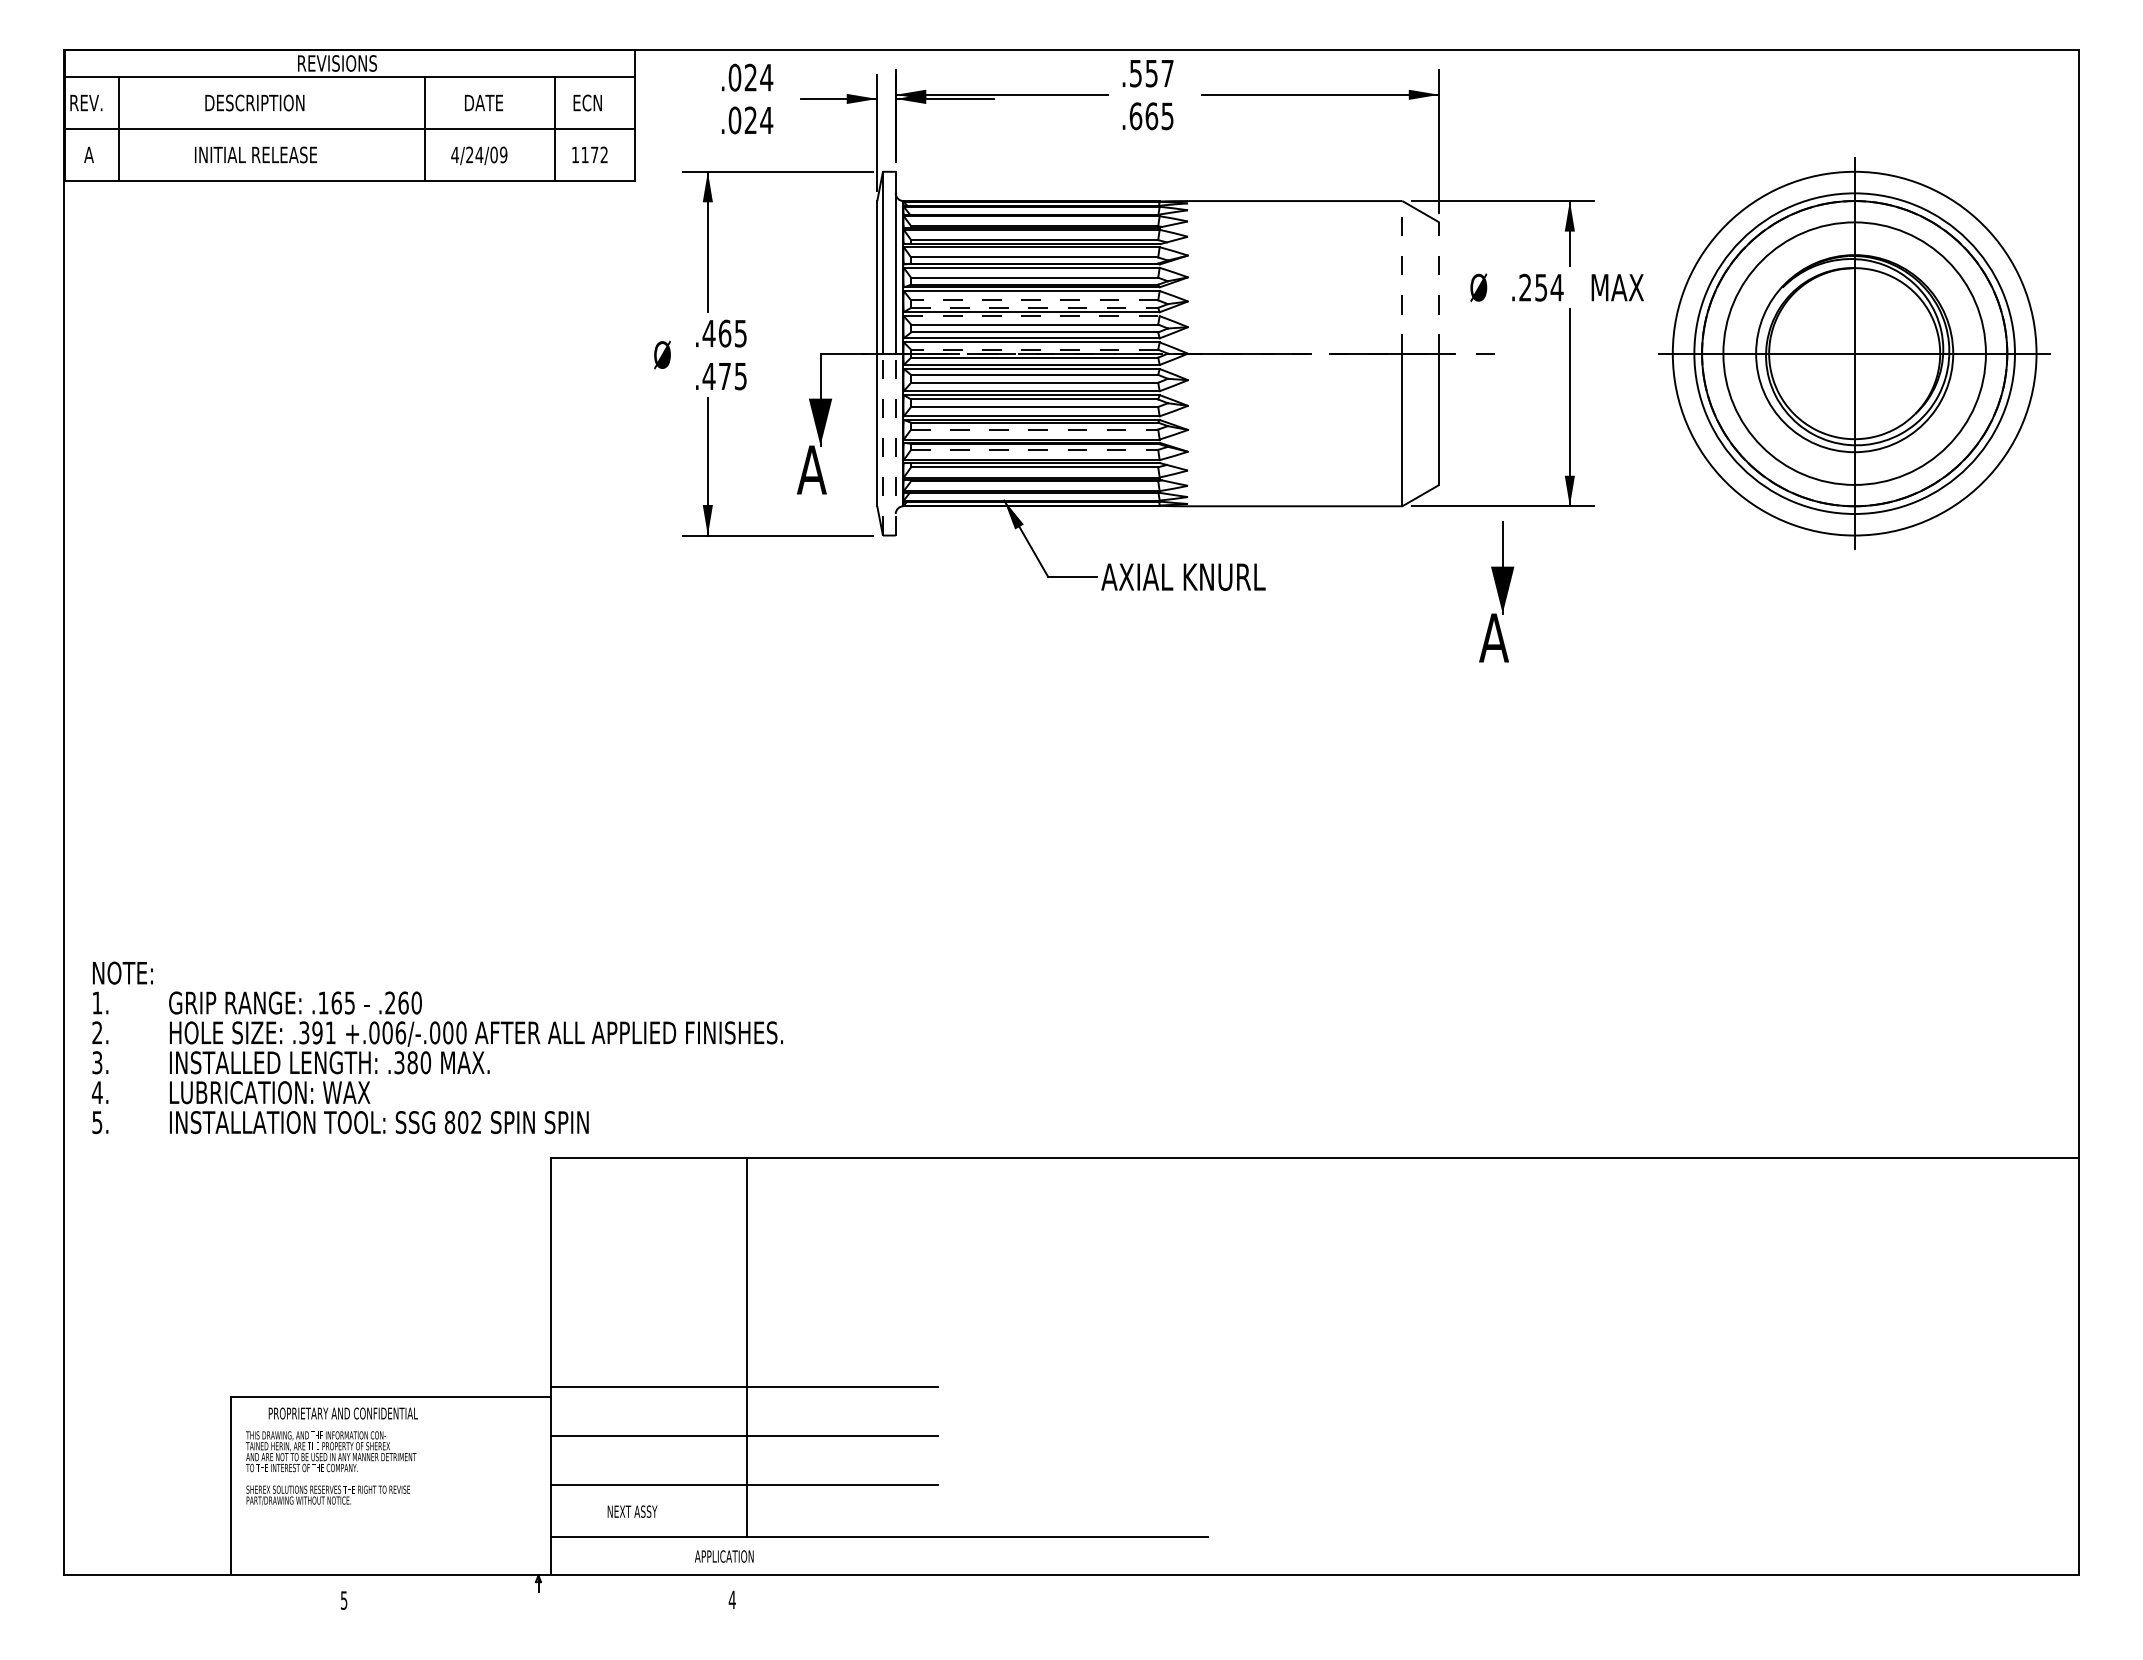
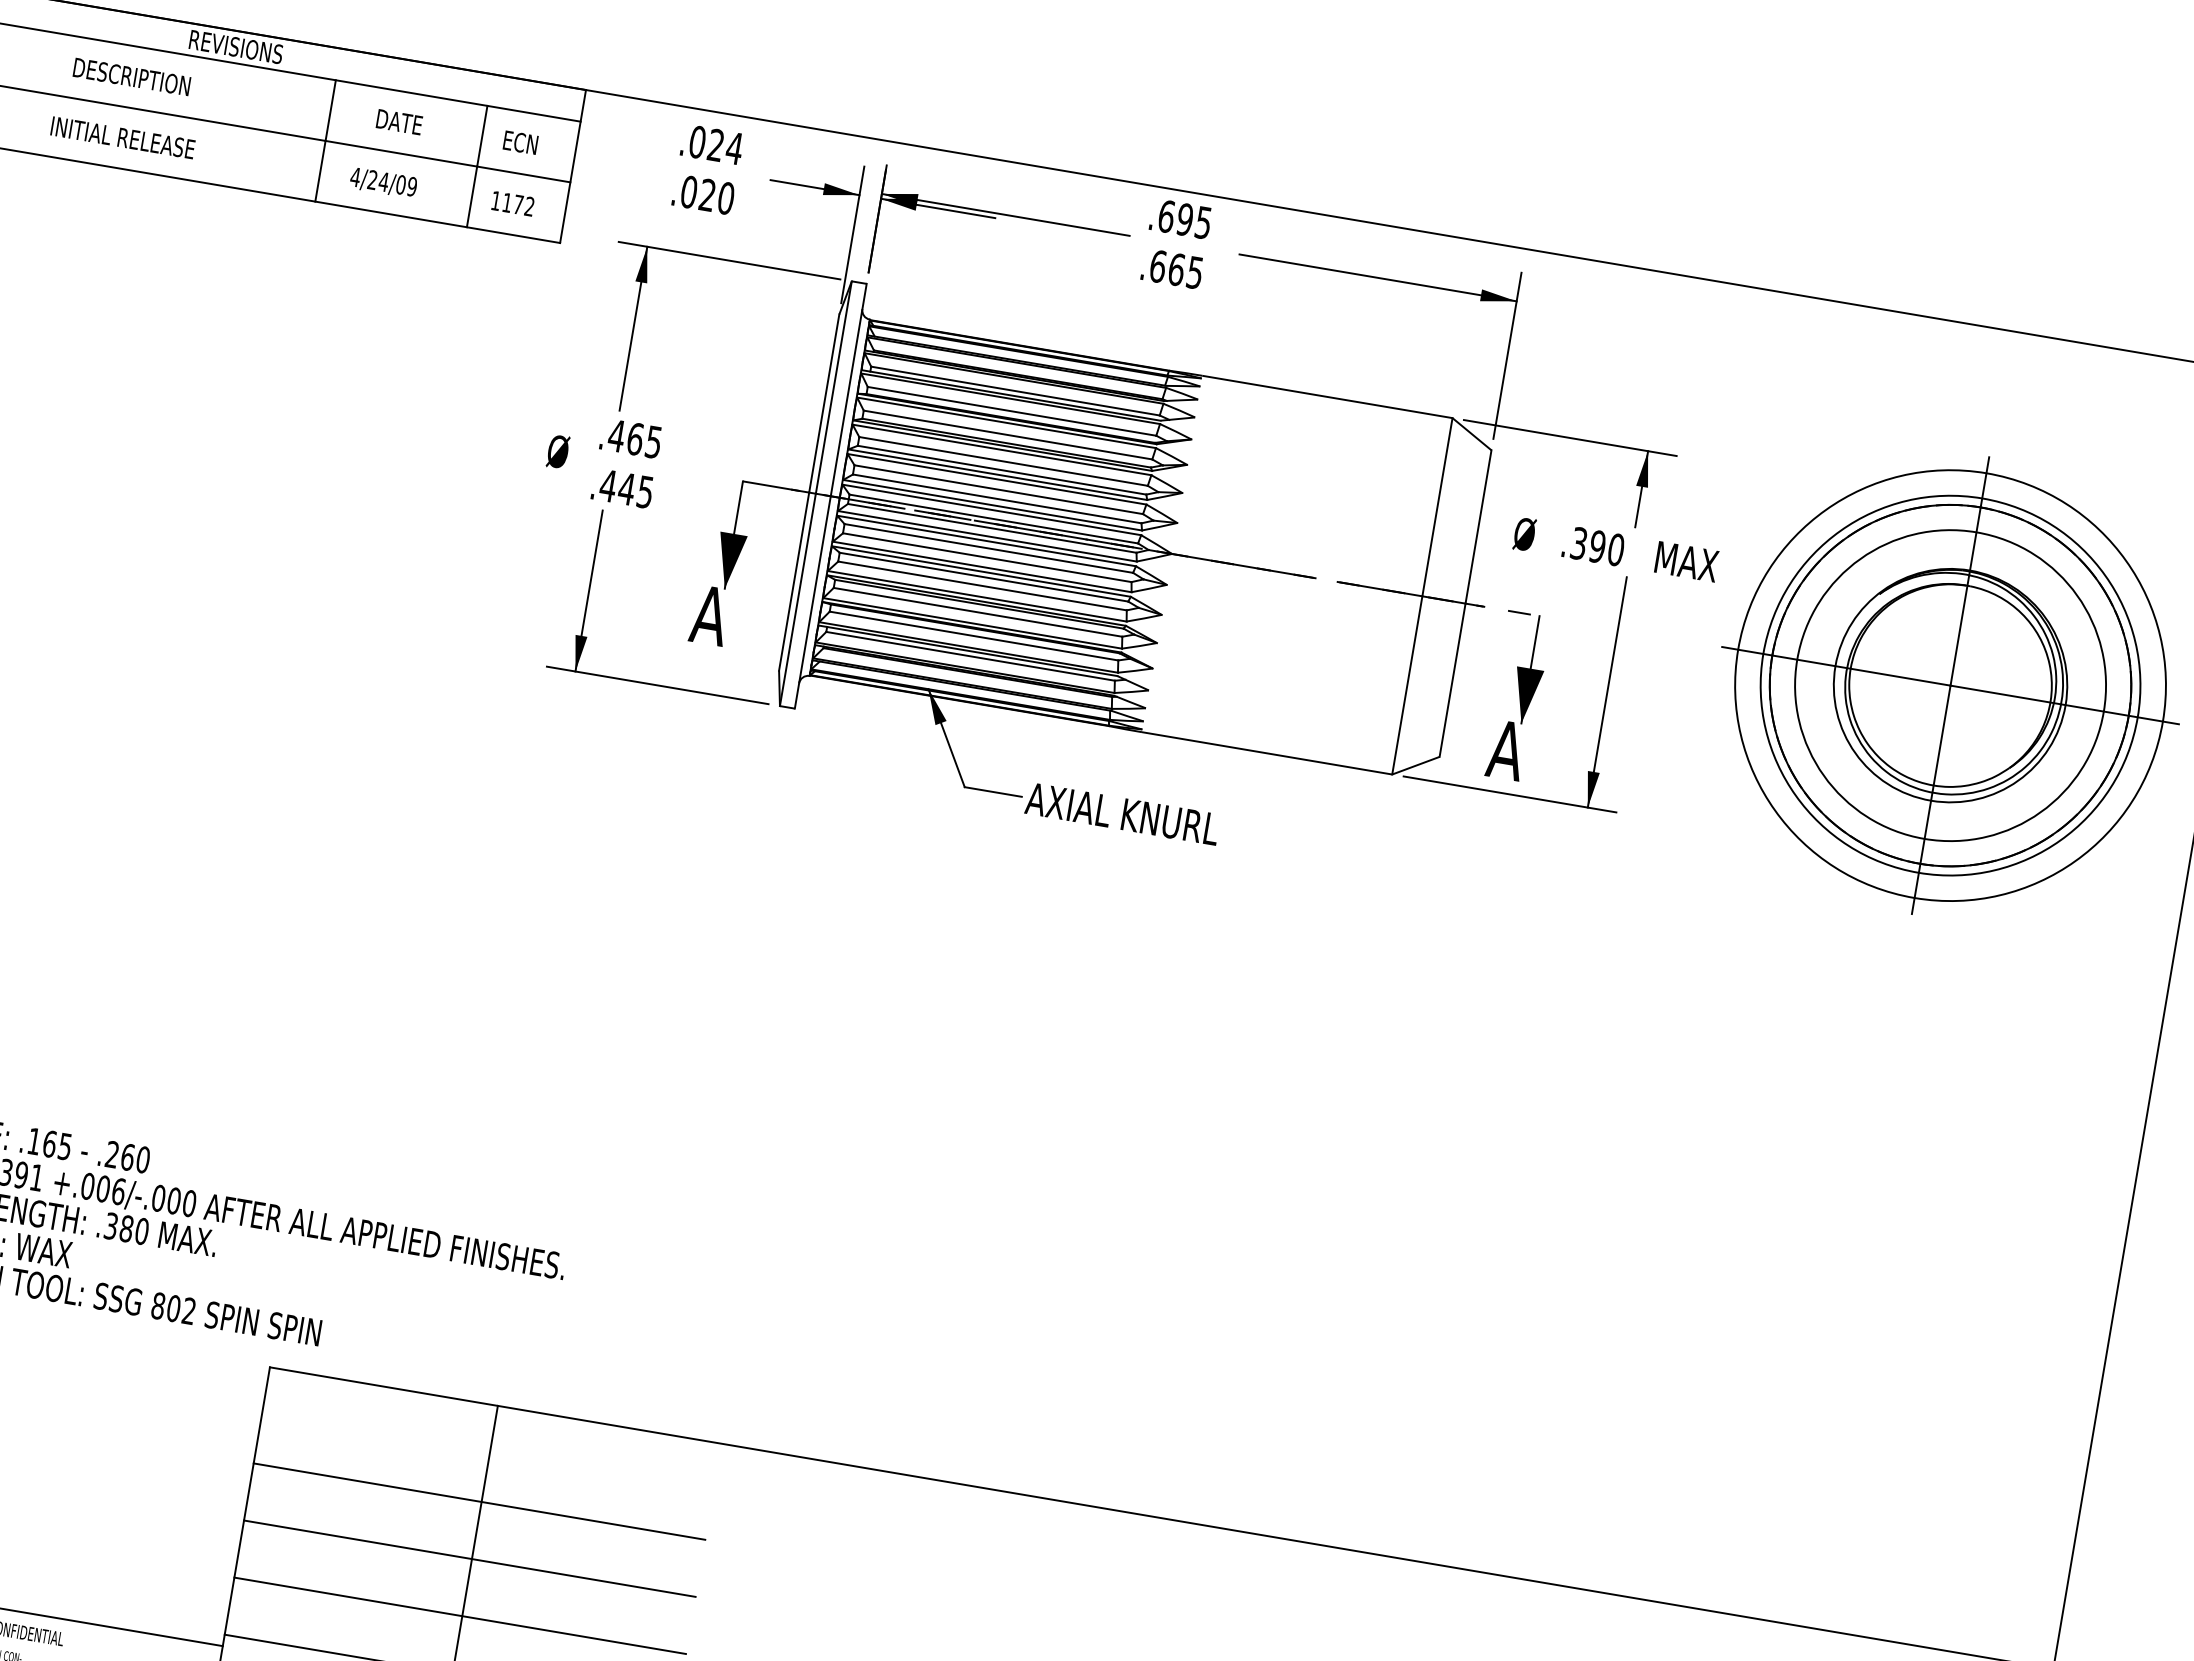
text: (1151, 73) -> (1184, 219), .557 -> .695
text: (766, 120) -> (725, 198), .024 -> .020
line: (1402, 276) -> (1437, 506), dashed -> solid
text: (1541, 287) -> (1597, 546), .254 -> .390
line: (1439, 288) -> (1478, 527), dashed -> solid
line: (1034, 300) -> (1003, 461), dashed -> solid
line: (1034, 307) -> (1001, 469), dashed -> solid
line: (1031, 316) -> (996, 479), dashed -> solid
line: (1034, 349) -> (993, 518), dashed -> solid
text: (724, 376) -> (626, 489), .475 -> .445
line: (1034, 429) -> (977, 612), dashed -> solid
line: (882, 444) -> (797, 599), dashed -> solid
line: (895, 444) -> (812, 602), dashed -> solid
line: (1034, 449) -> (973, 635), dashed -> solid
part: (1496, 591) -> (1518, 696), moved
line: (744, 1240) -> (479, 1501), added
line: (744, 1289) -> (469, 1559), added
line: (744, 1337) -> (459, 1615), added

